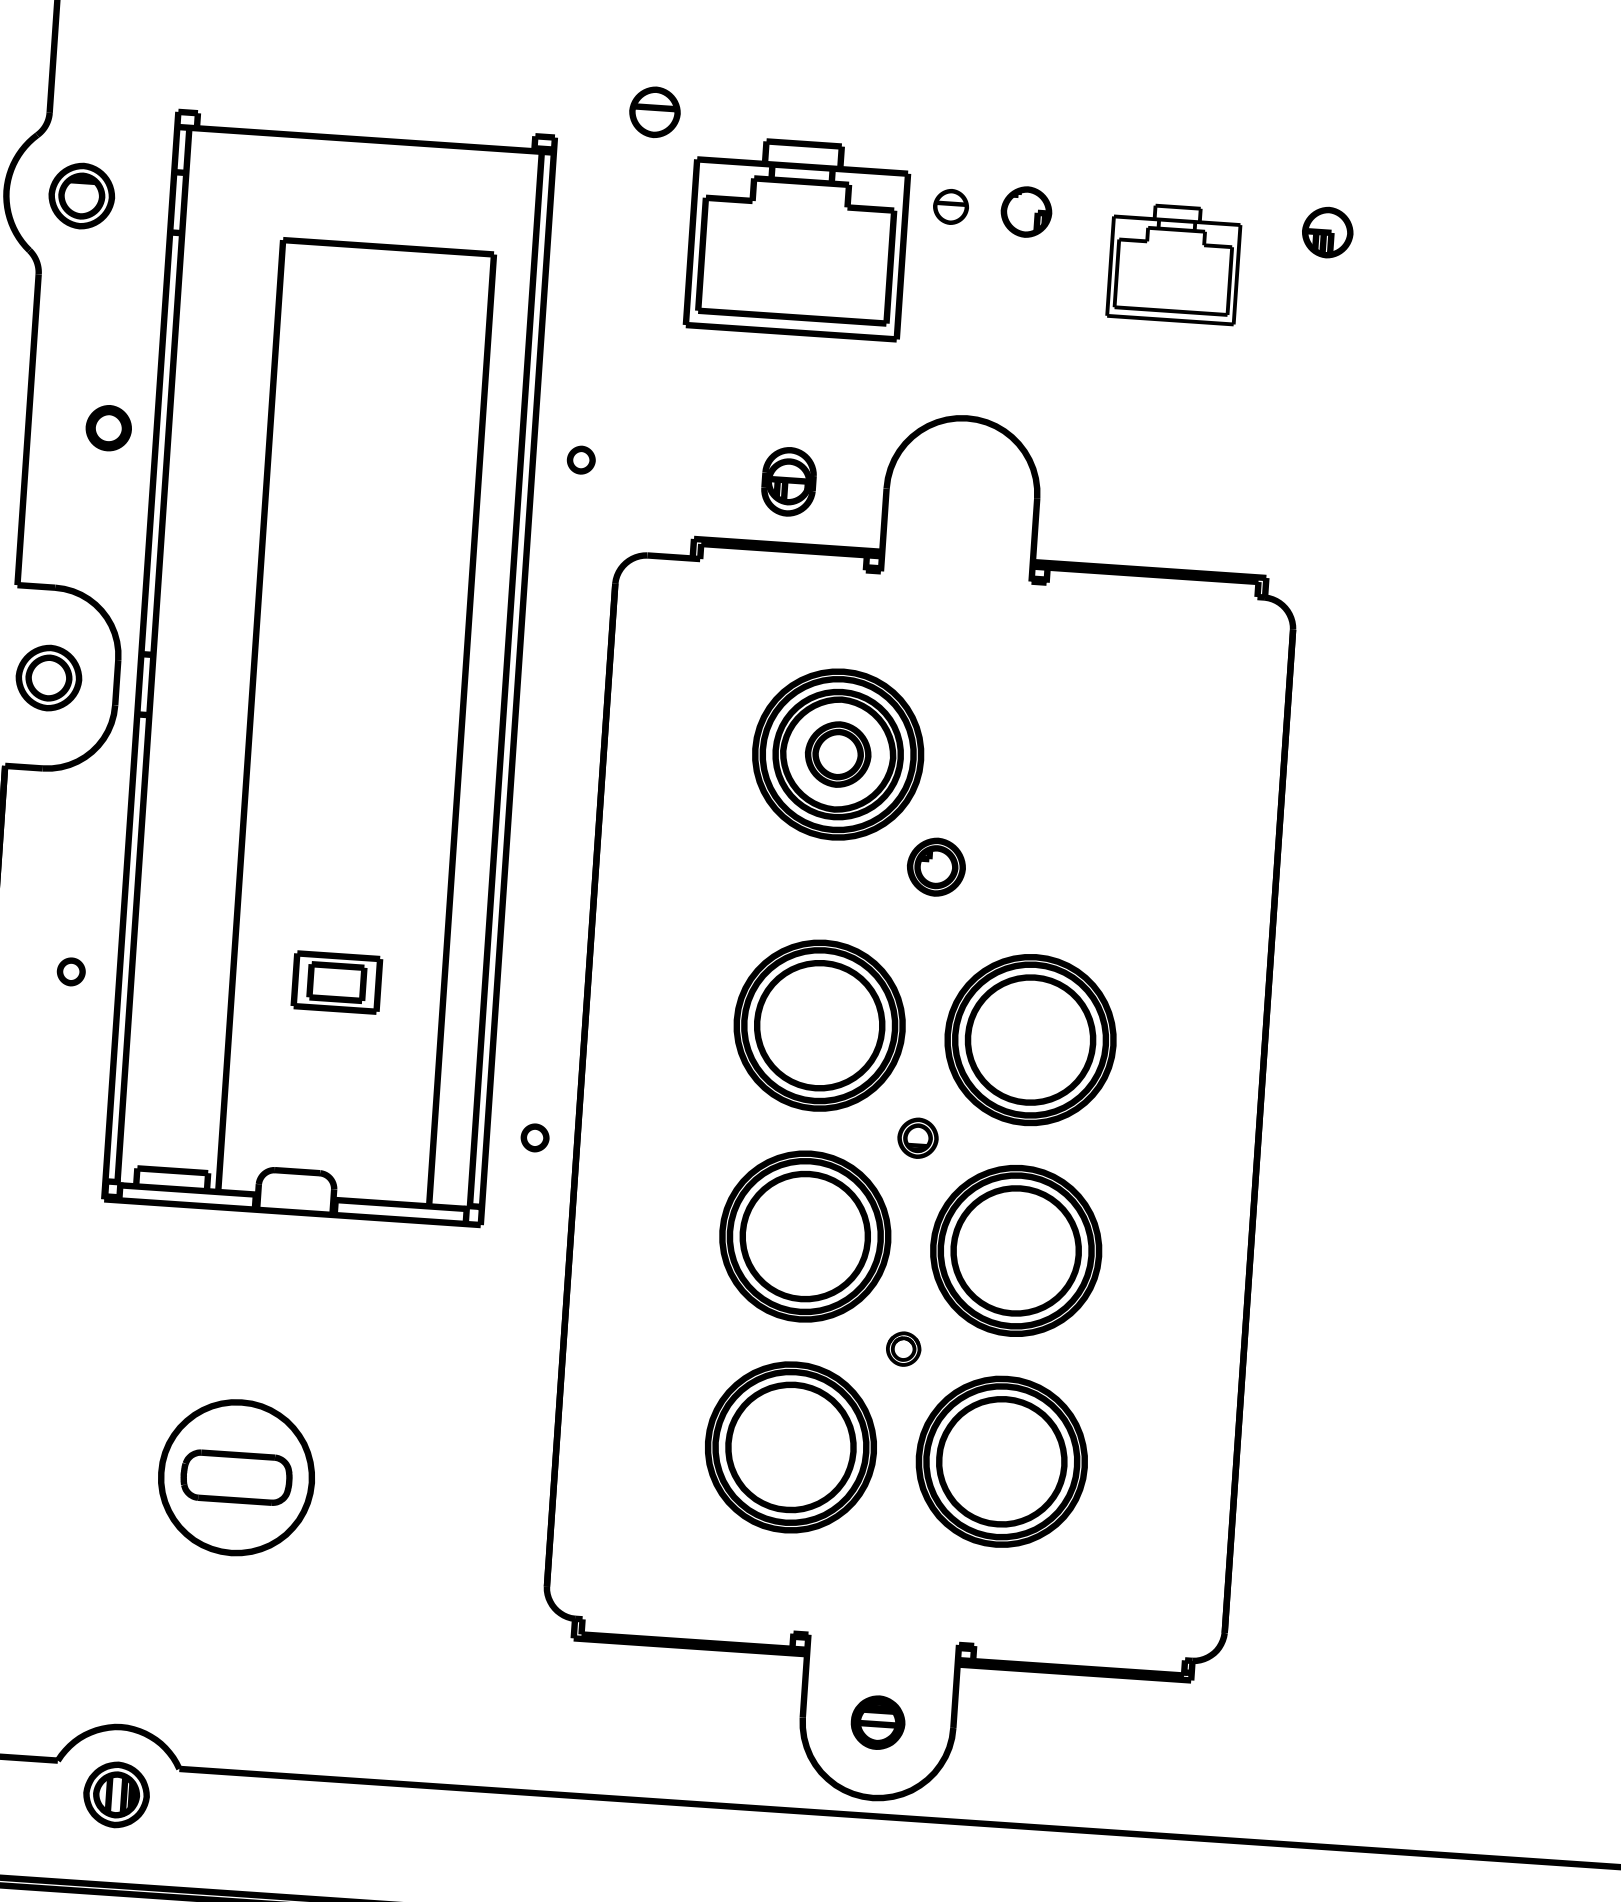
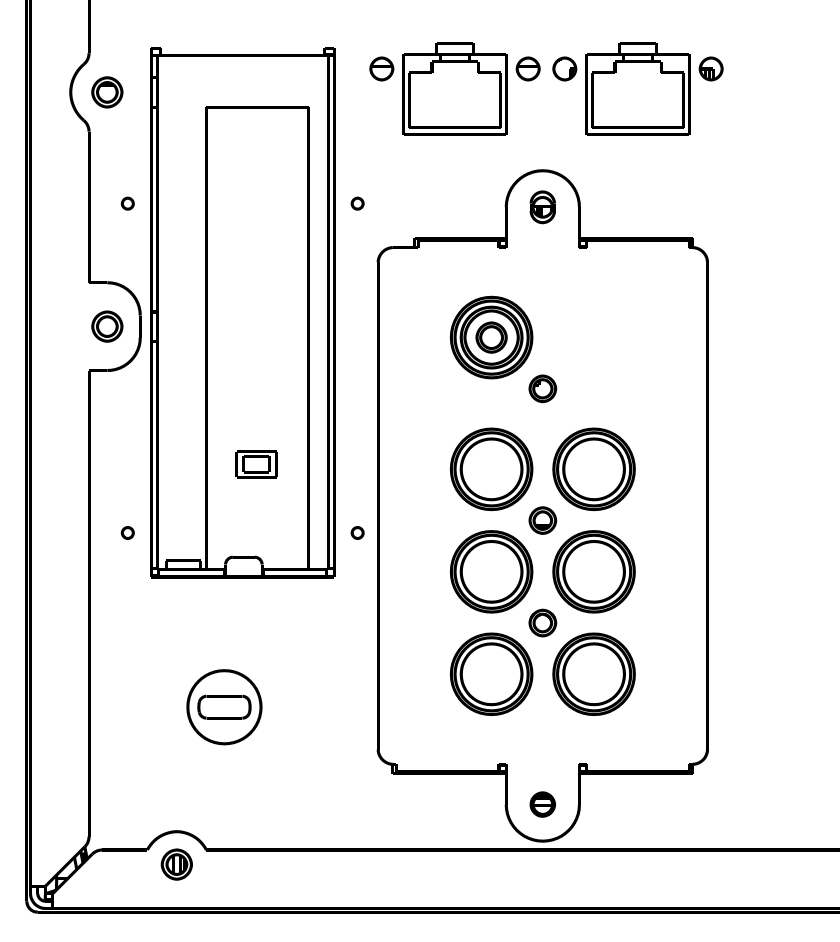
part: (654, 111) -> (381, 68), moved
part: (949, 205) -> (527, 68), size x1.43
part: (1173, 262) -> (637, 88), size x1.67
part: (107, 427) -> (127, 203), size x0.62
part: (788, 482) -> (542, 207), moved
part: (70, 970) -> (127, 532), moved
part: (917, 1138) -> (542, 520), size x1.43
part: (902, 1347) -> (542, 622), size x1.67

